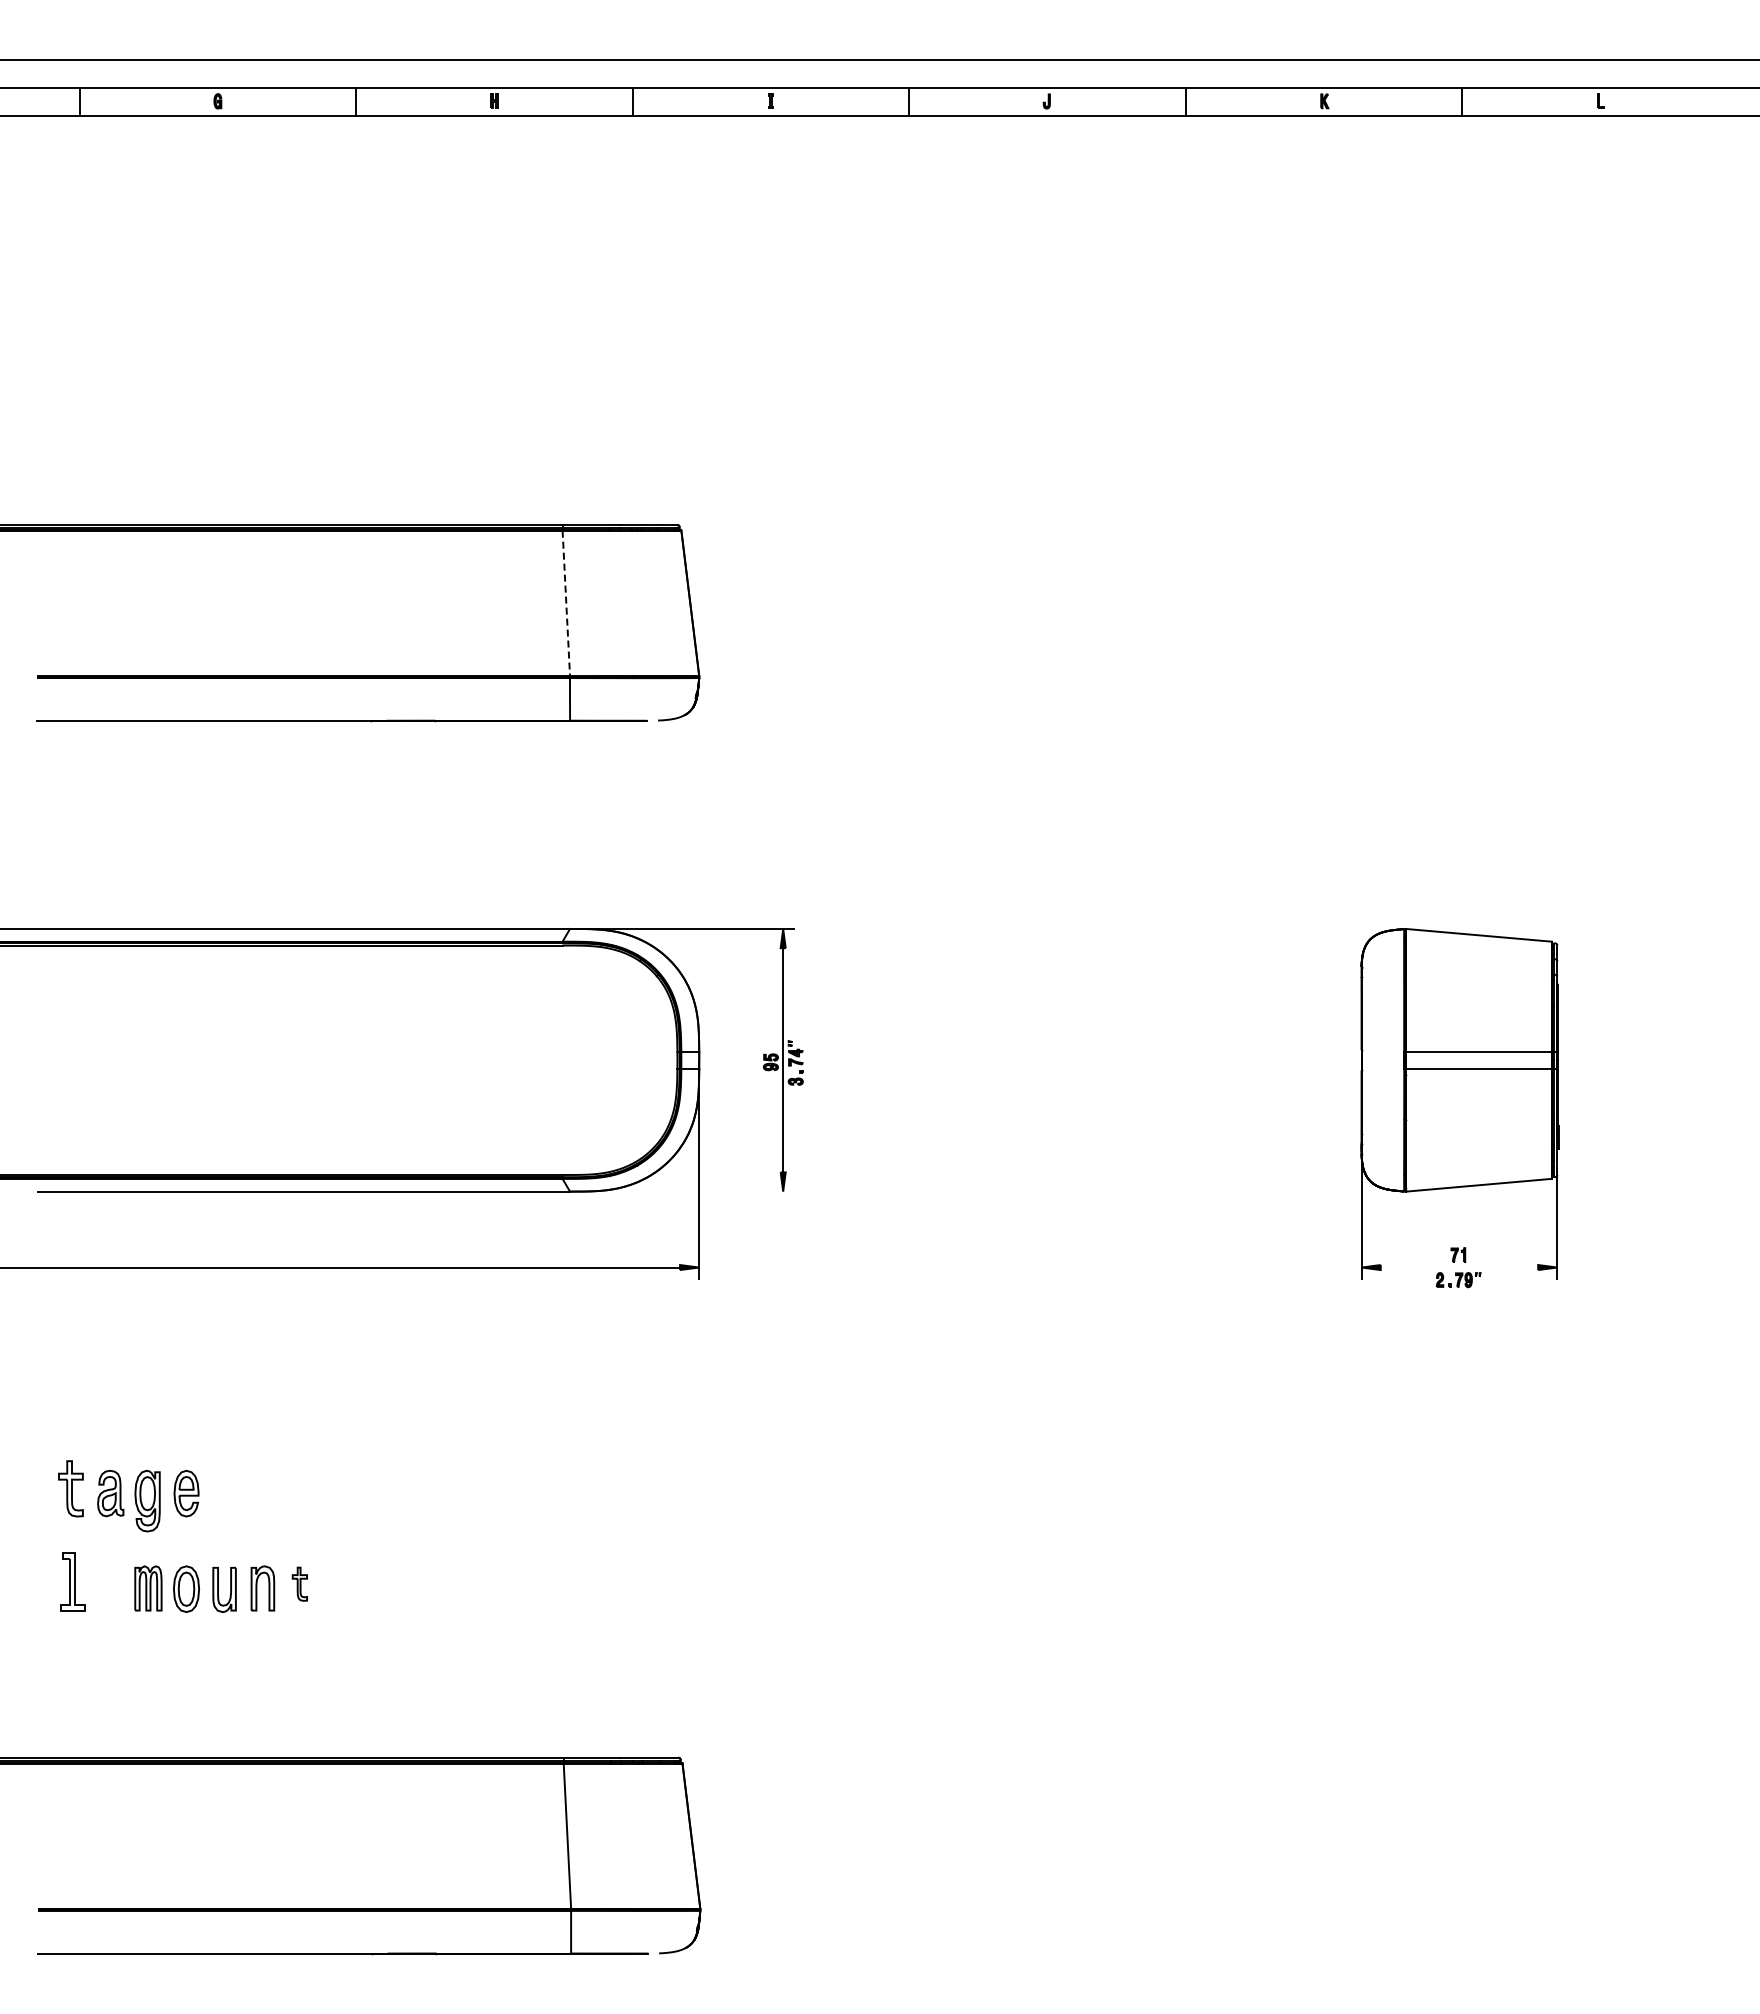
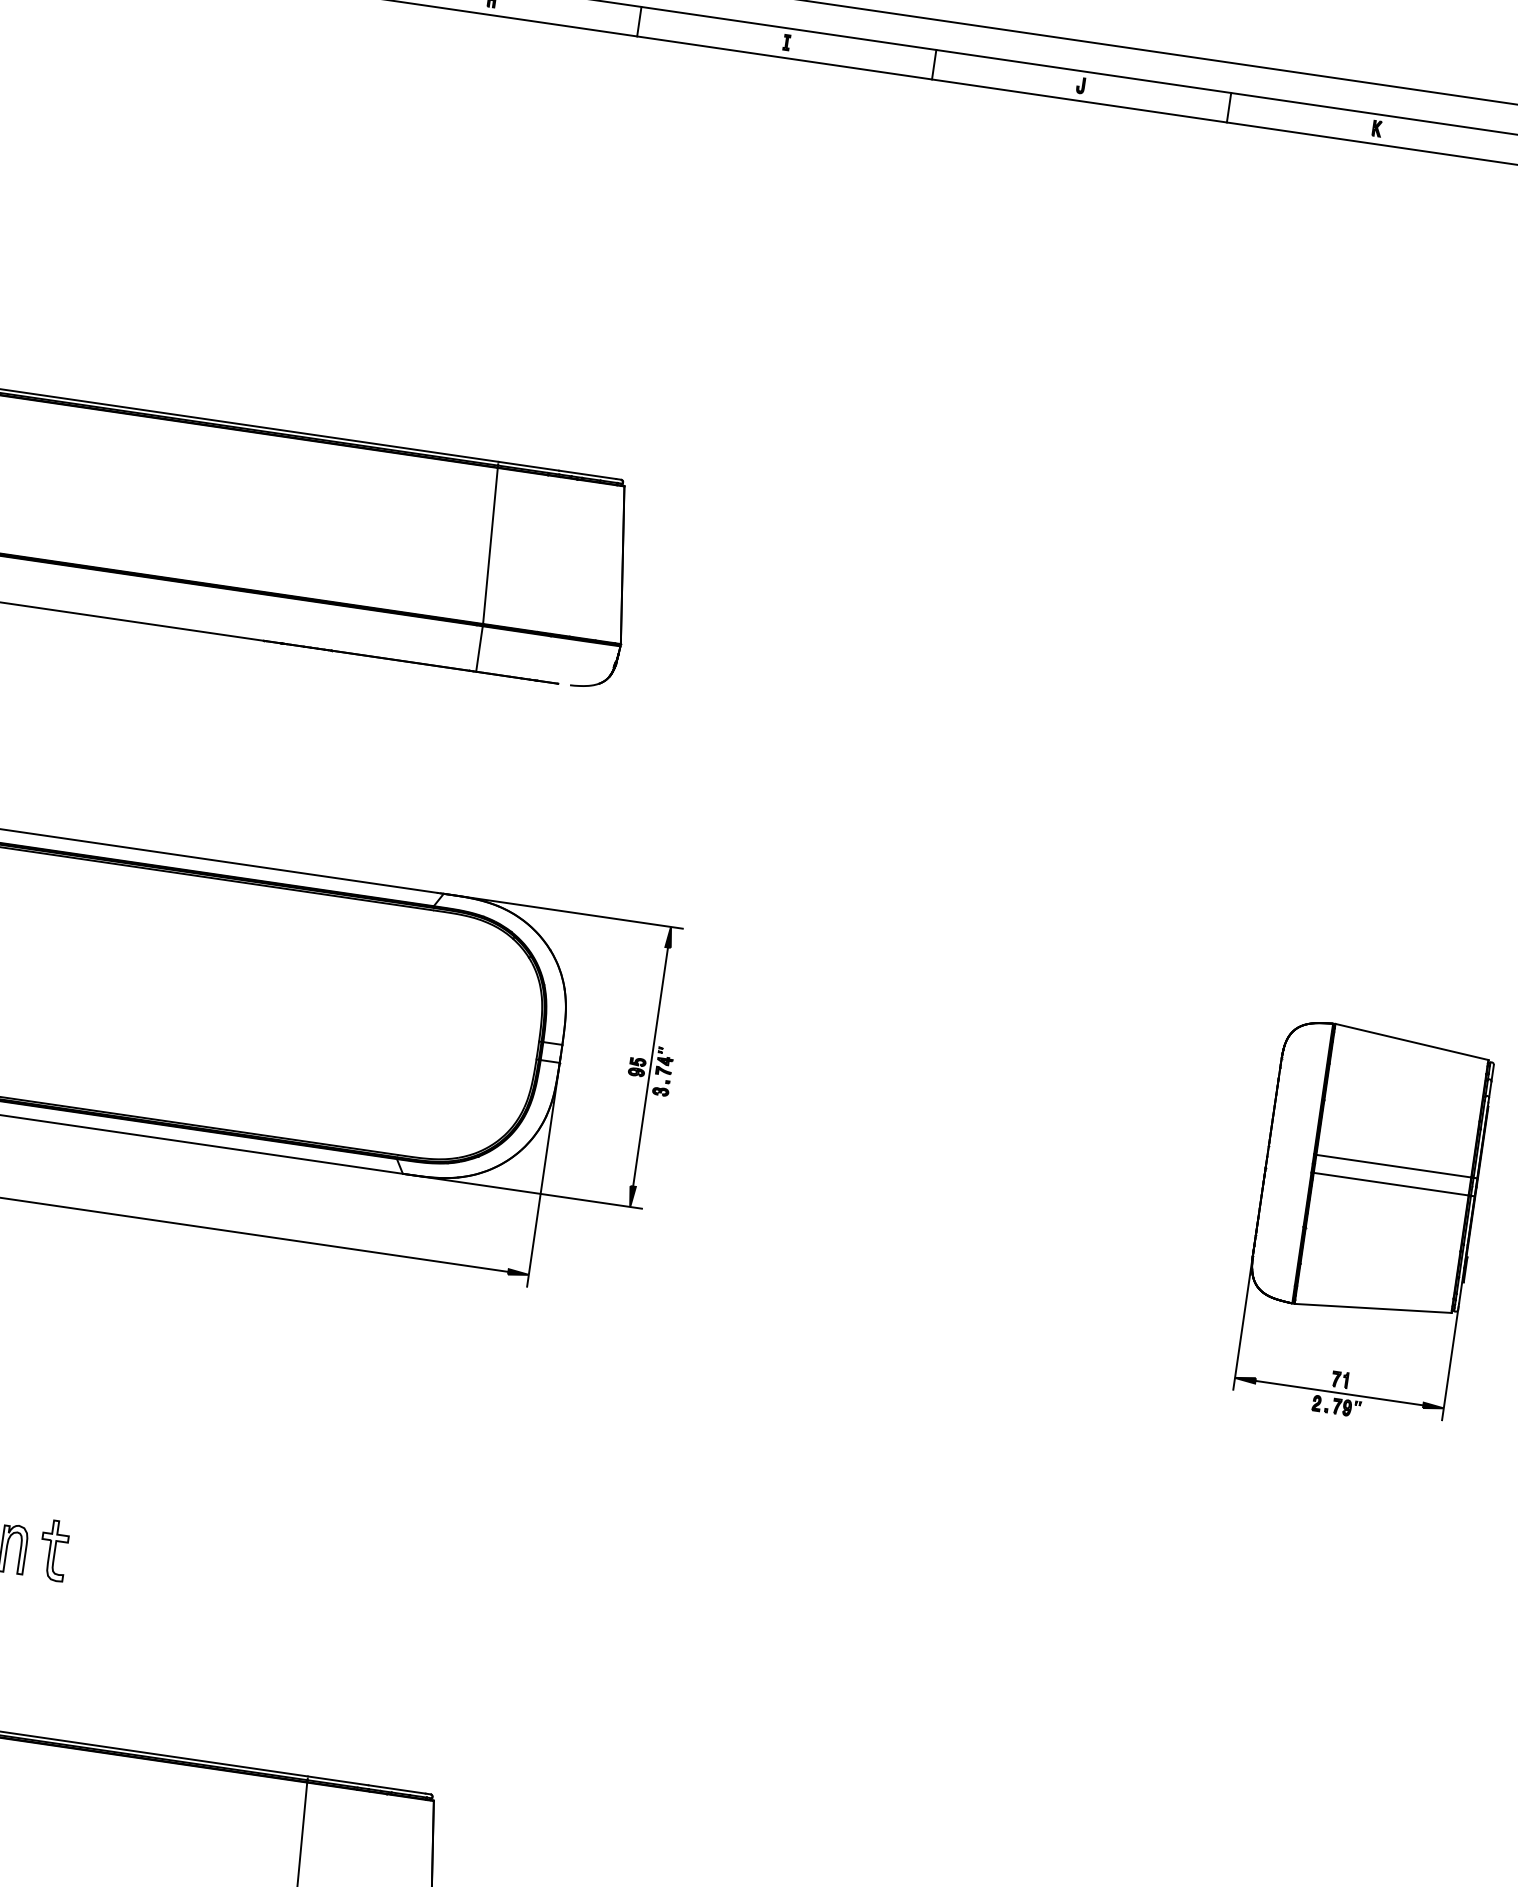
line: (566, 603) -> (490, 546), dashed -> solid
line: (683, 1191) -> (523, 1191), added
line: (1459, 1267) -> (1339, 1393), added
part: (299, 1583) -> (53, 1549), size x1.67

